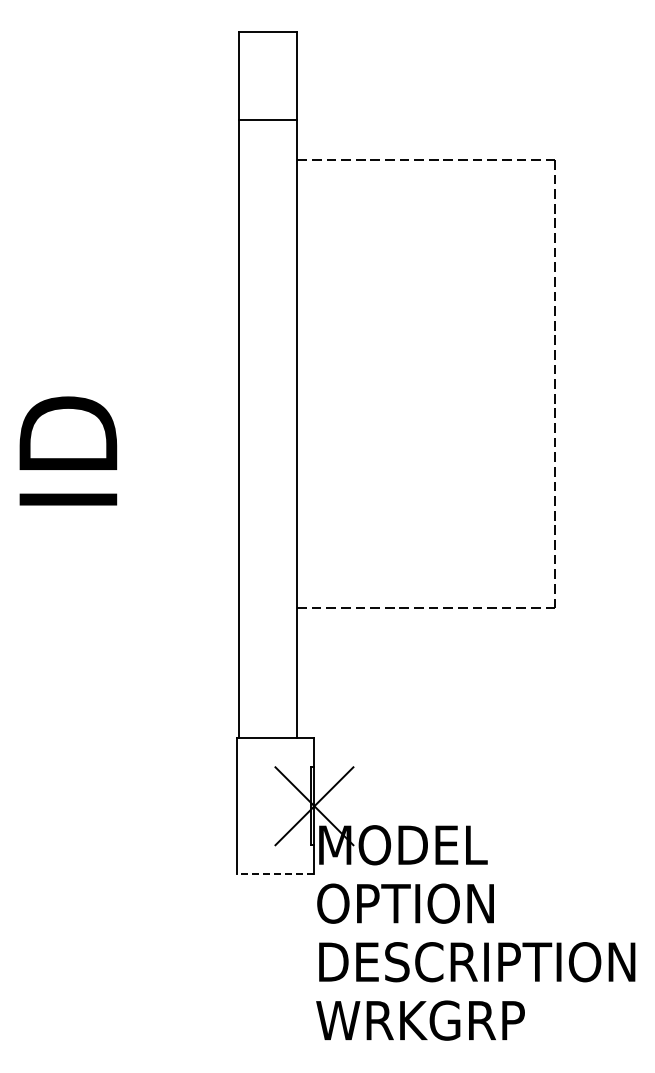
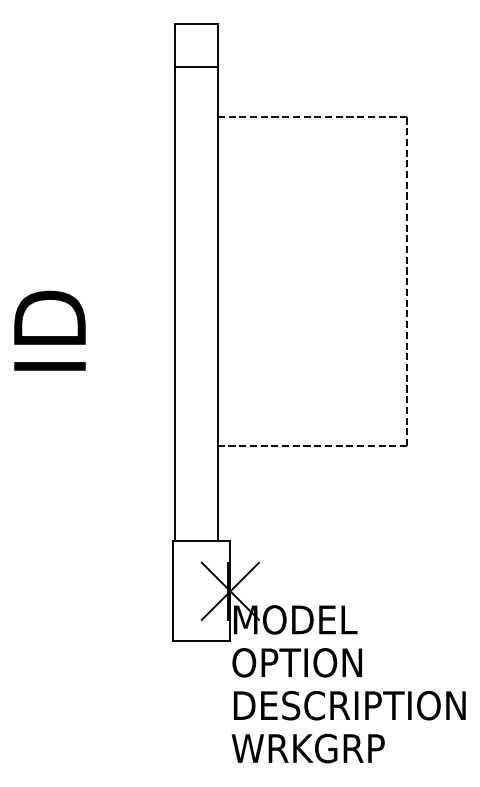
line: (267, 119) -> (195, 66), moved
line: (275, 874) -> (201, 641), dashed -> solid

